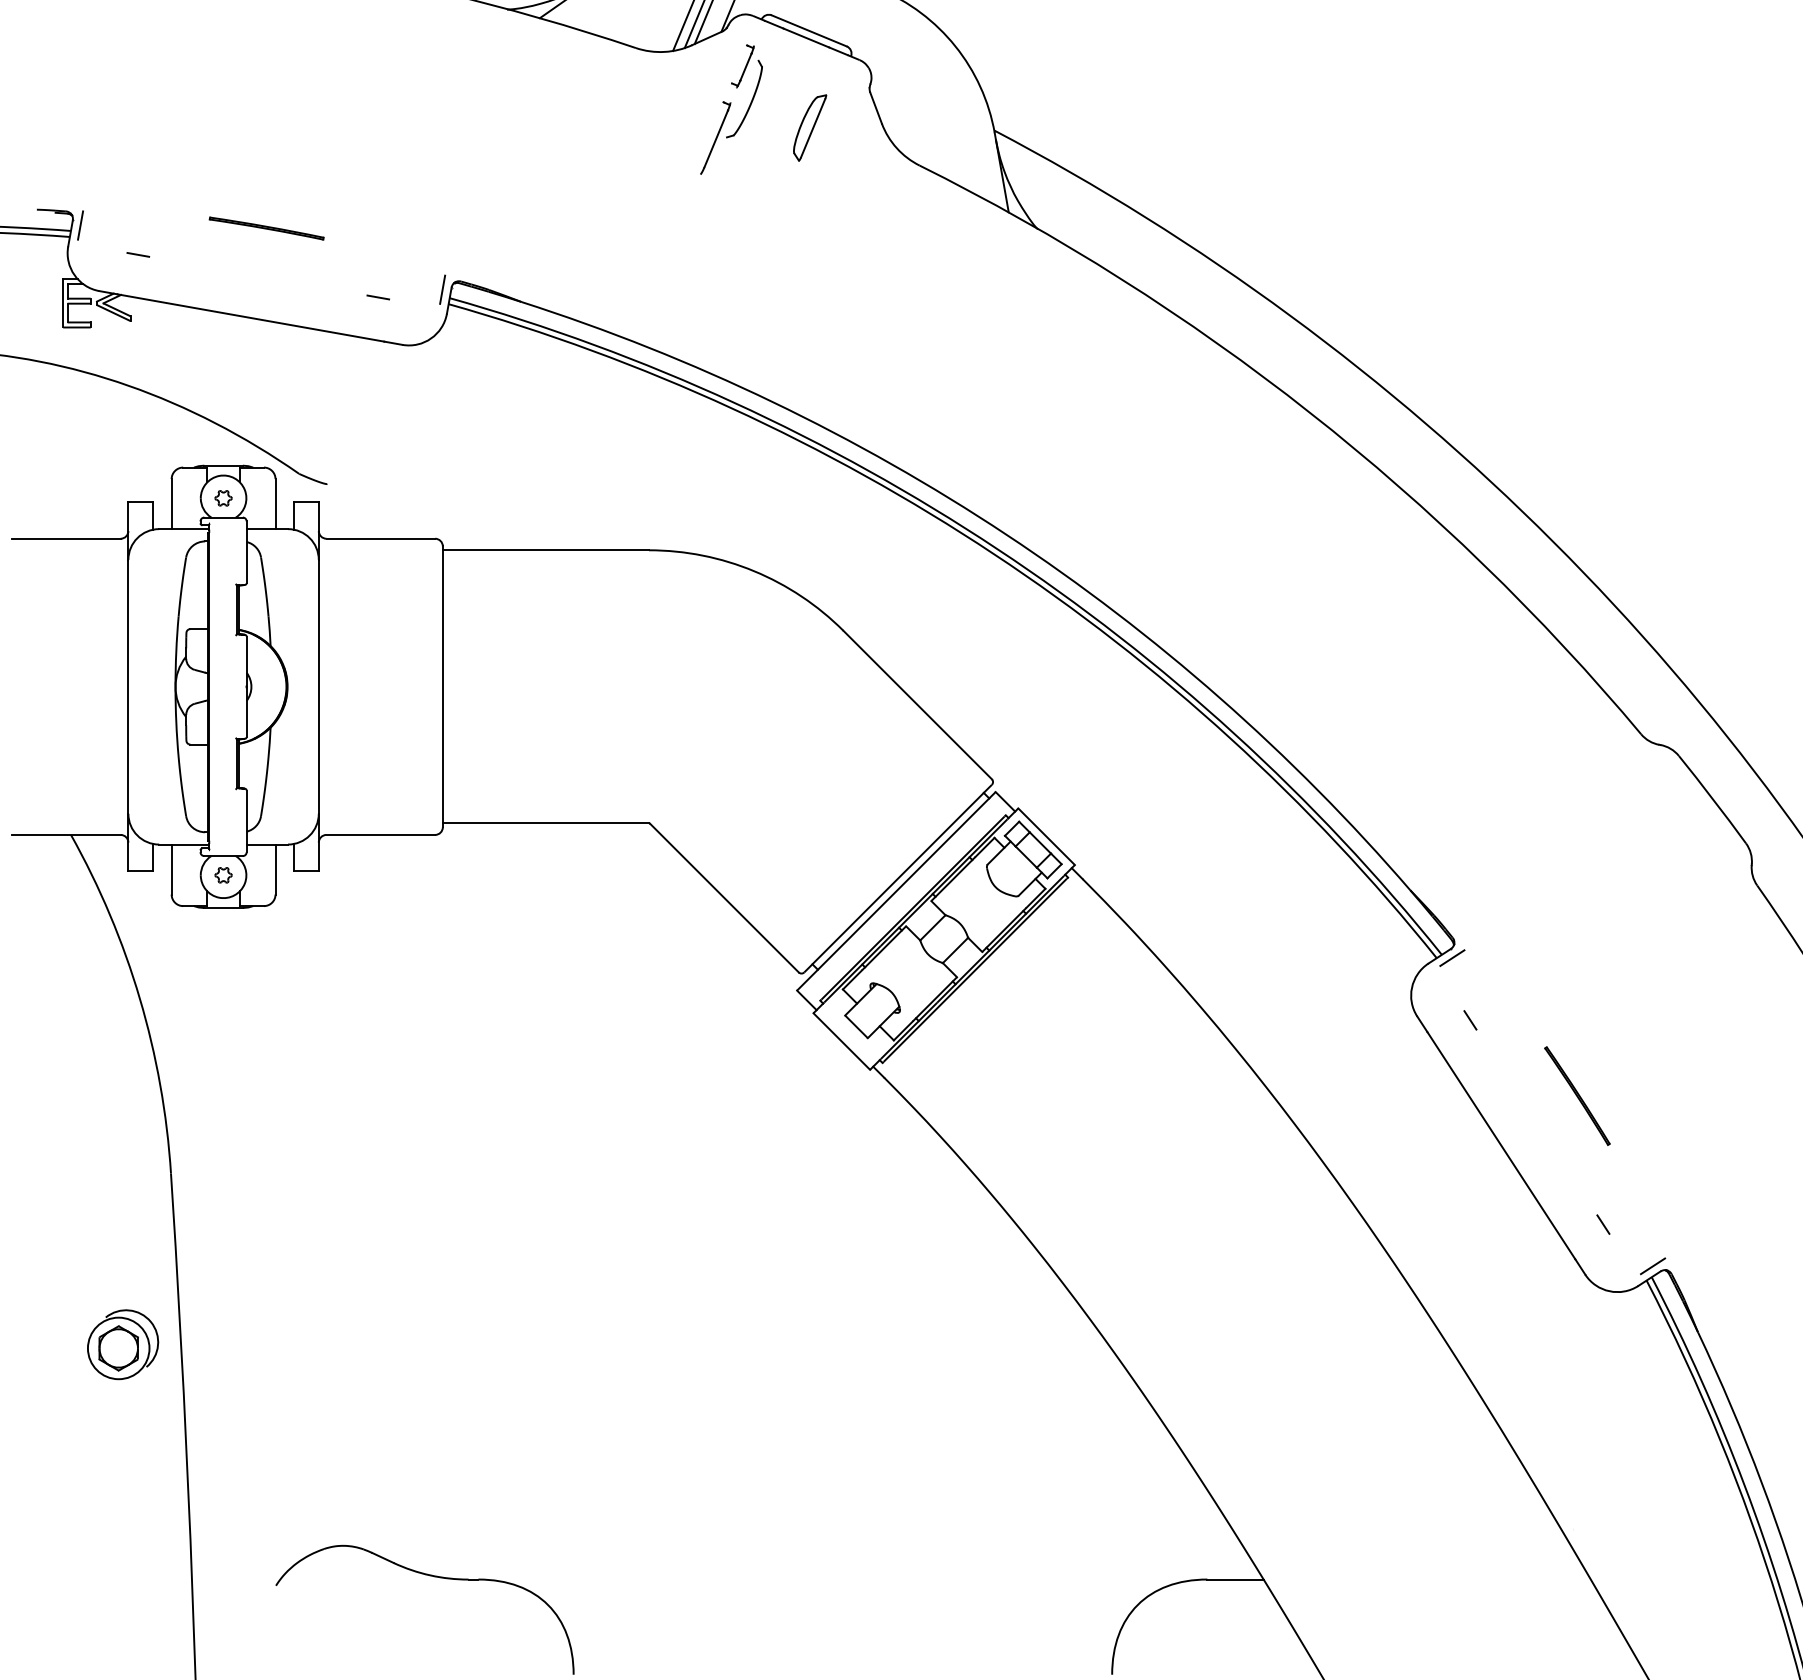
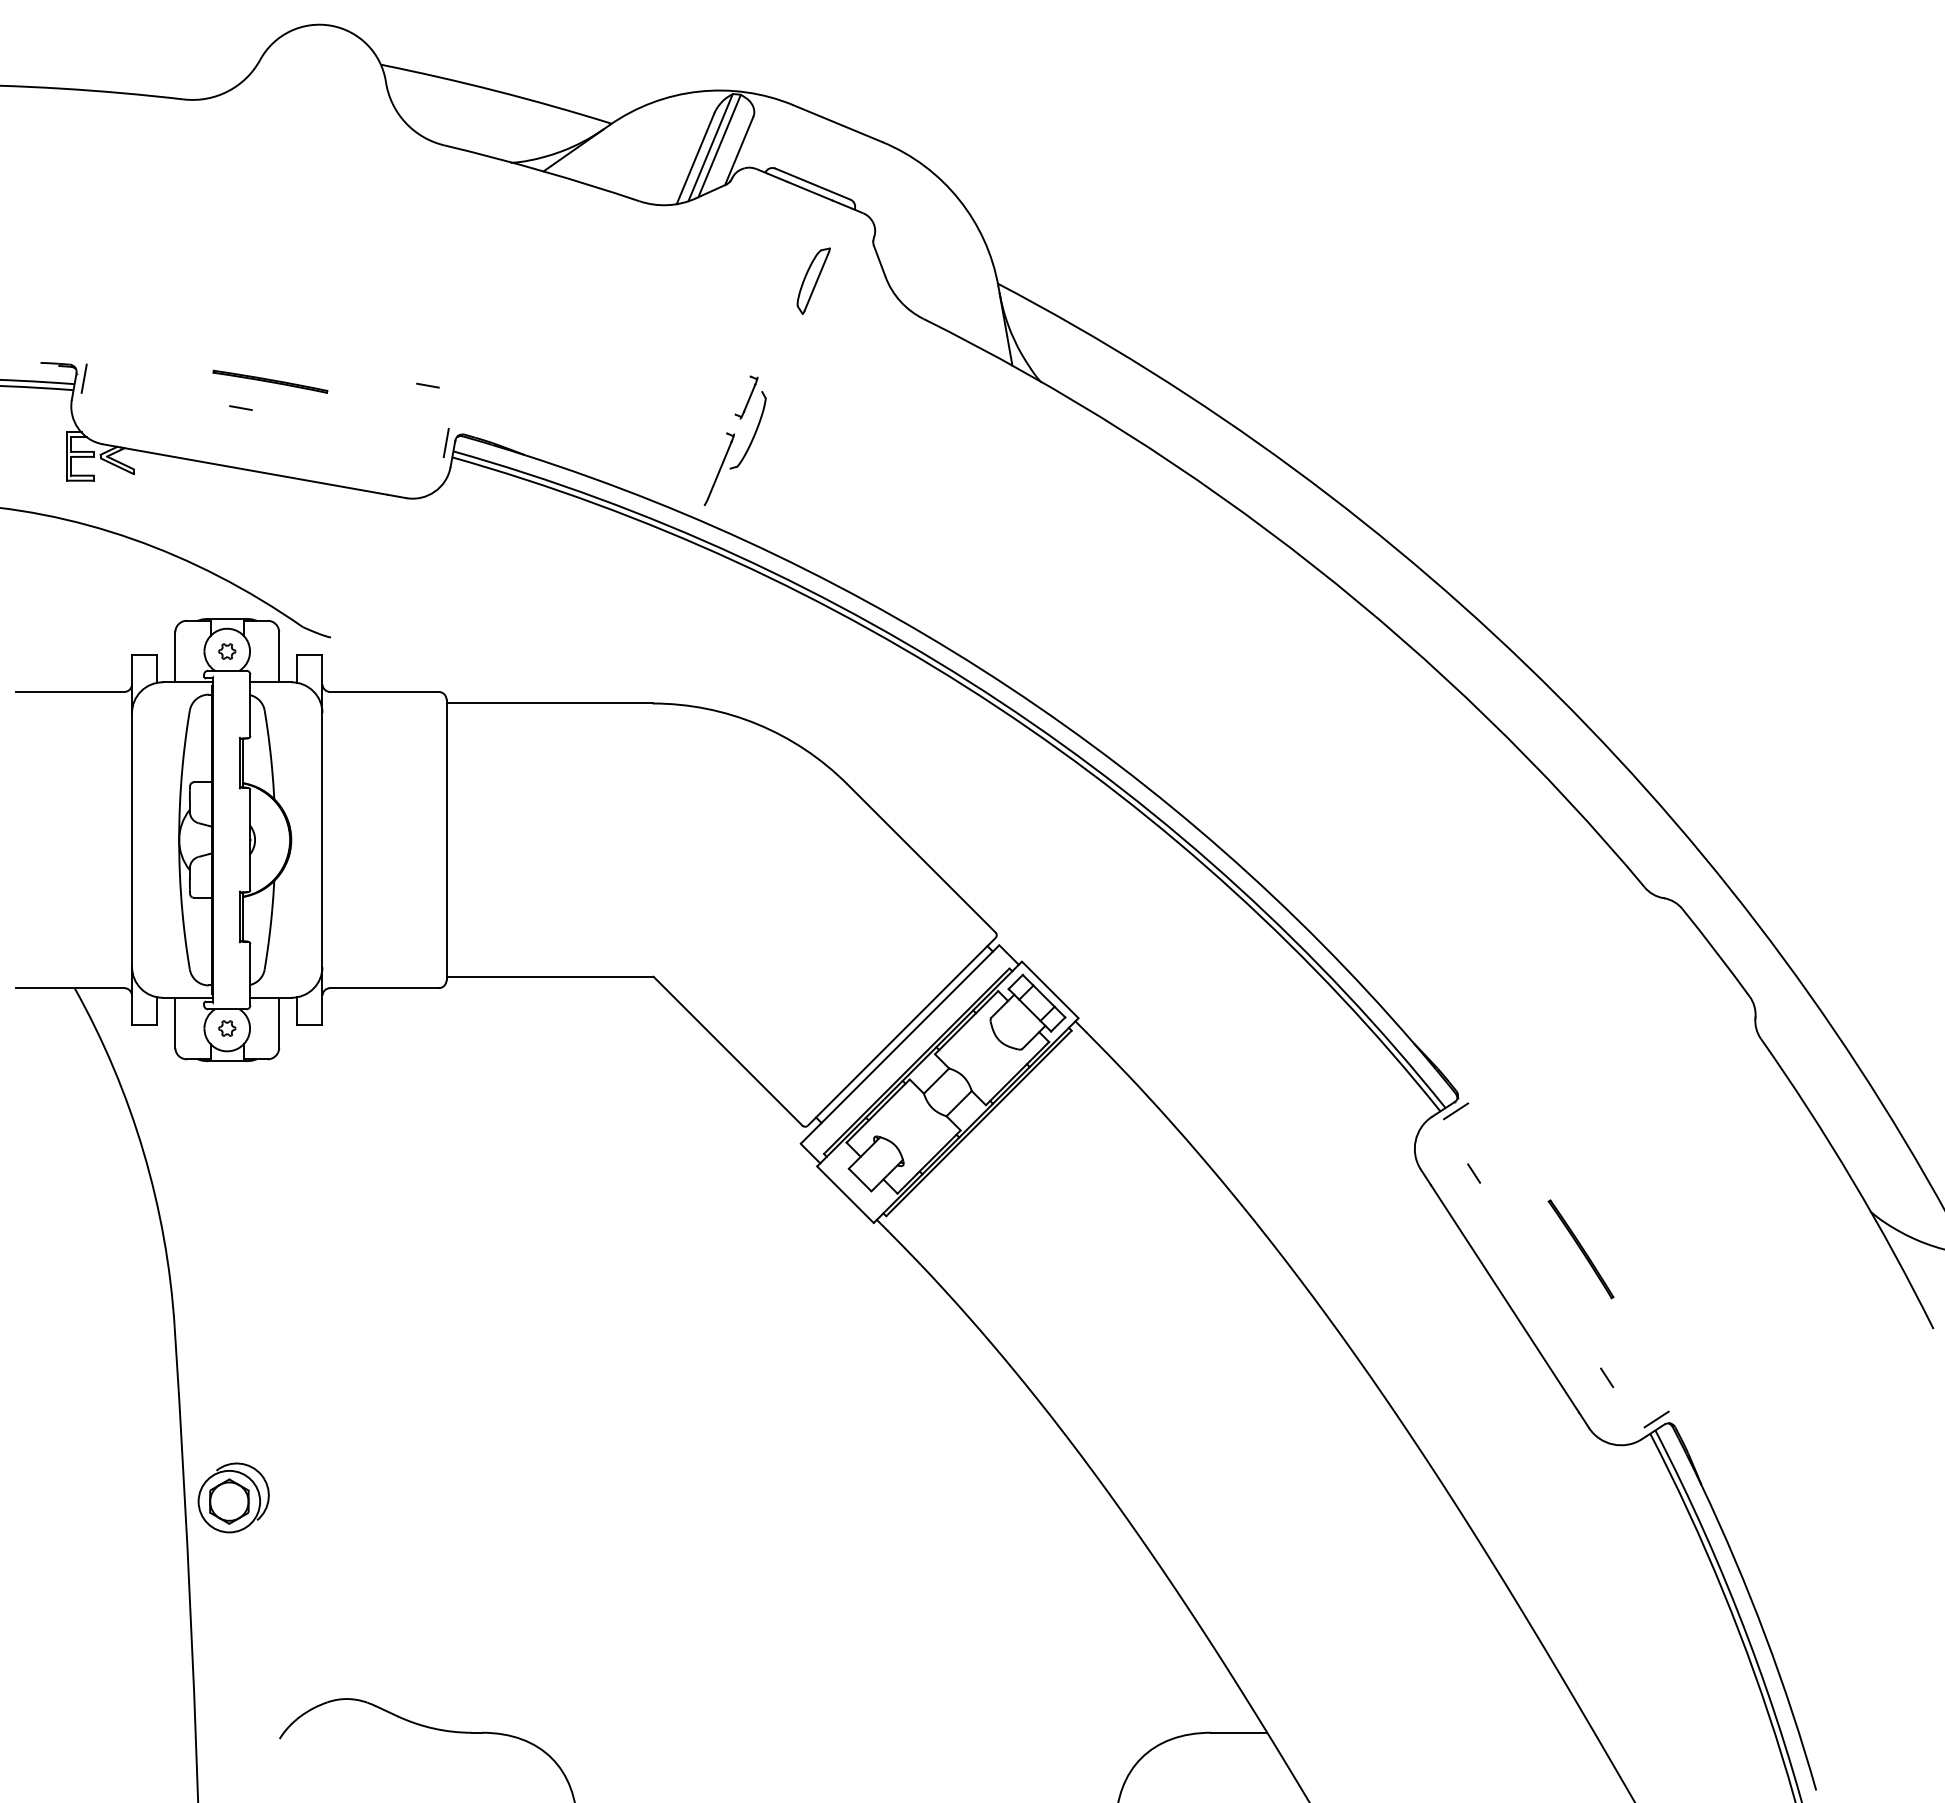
part: (730, 109) -> (734, 440), moved
line: (137, 254) -> (240, 407), moved
line: (377, 297) -> (427, 385), moved
part: (122, 1344) -> (233, 1497), moved

